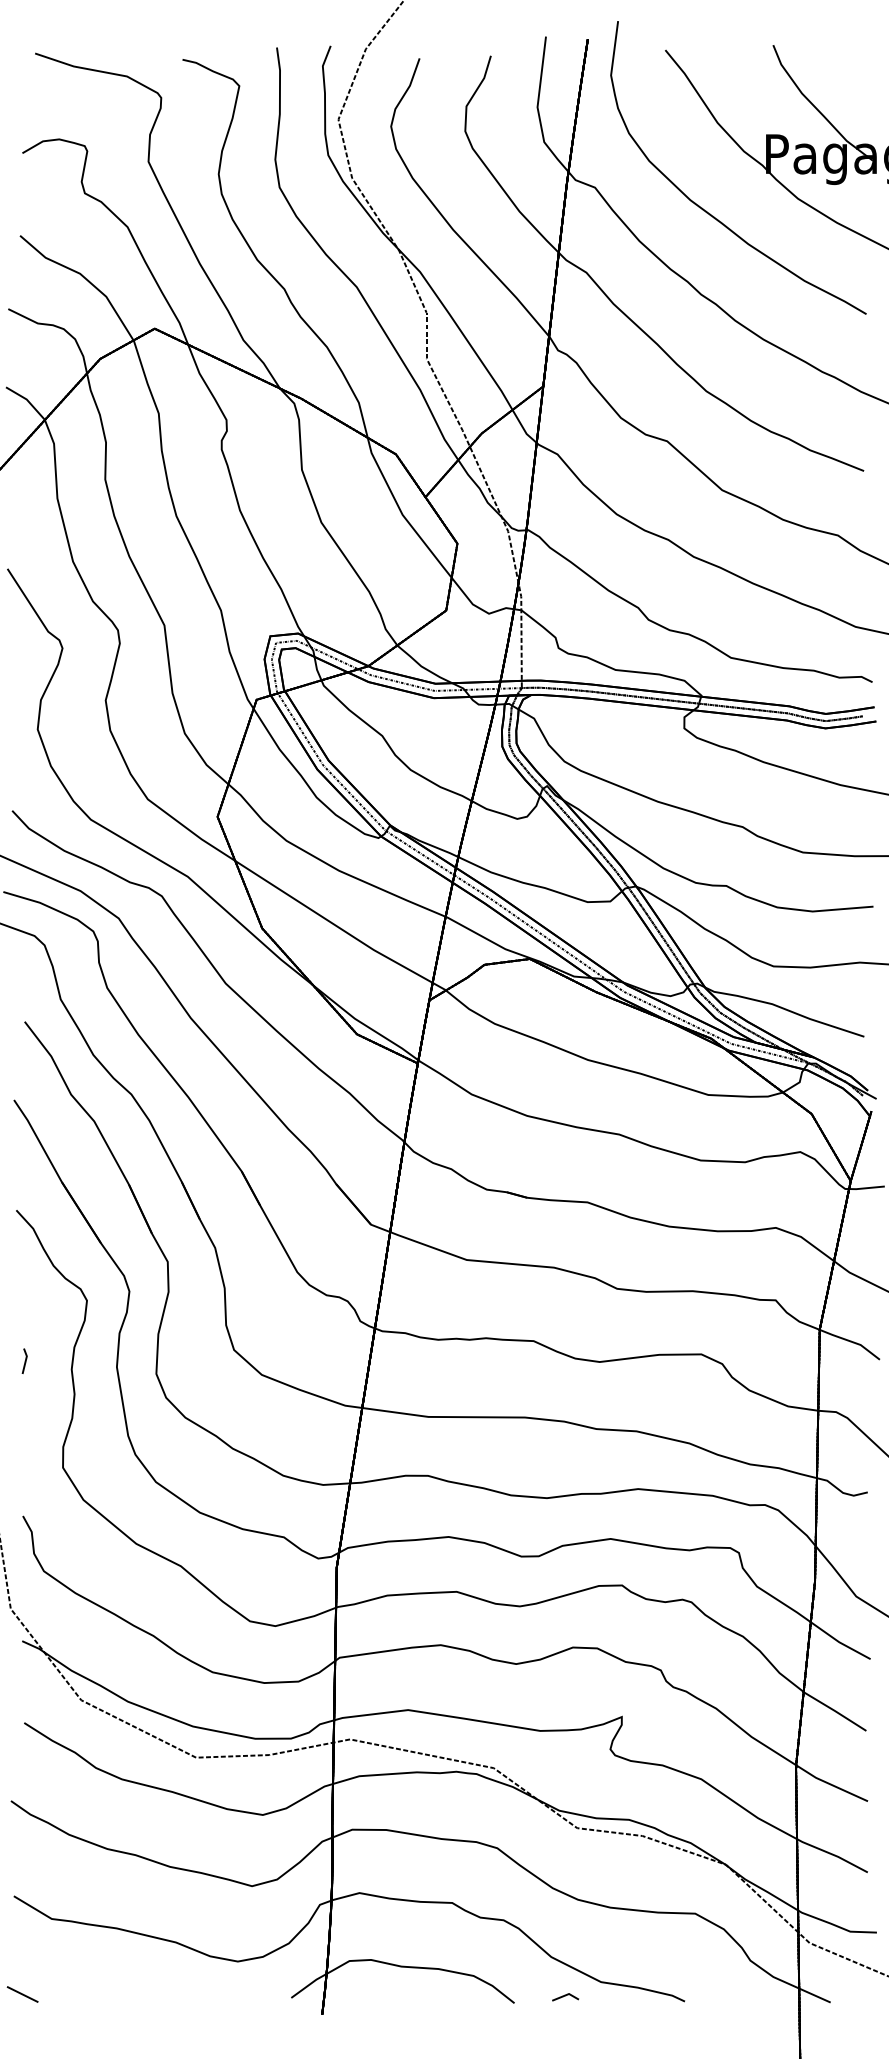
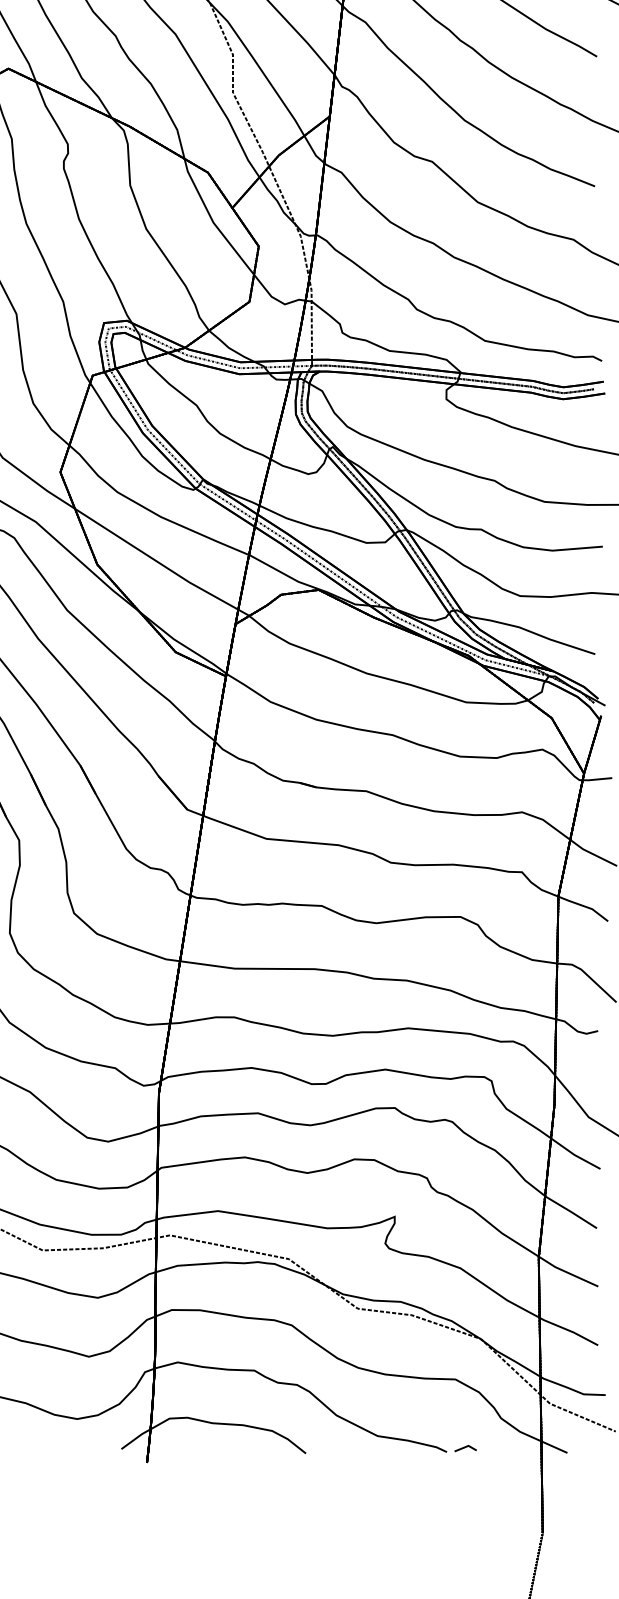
line: (565, 1996) -> (465, 1447), moved

